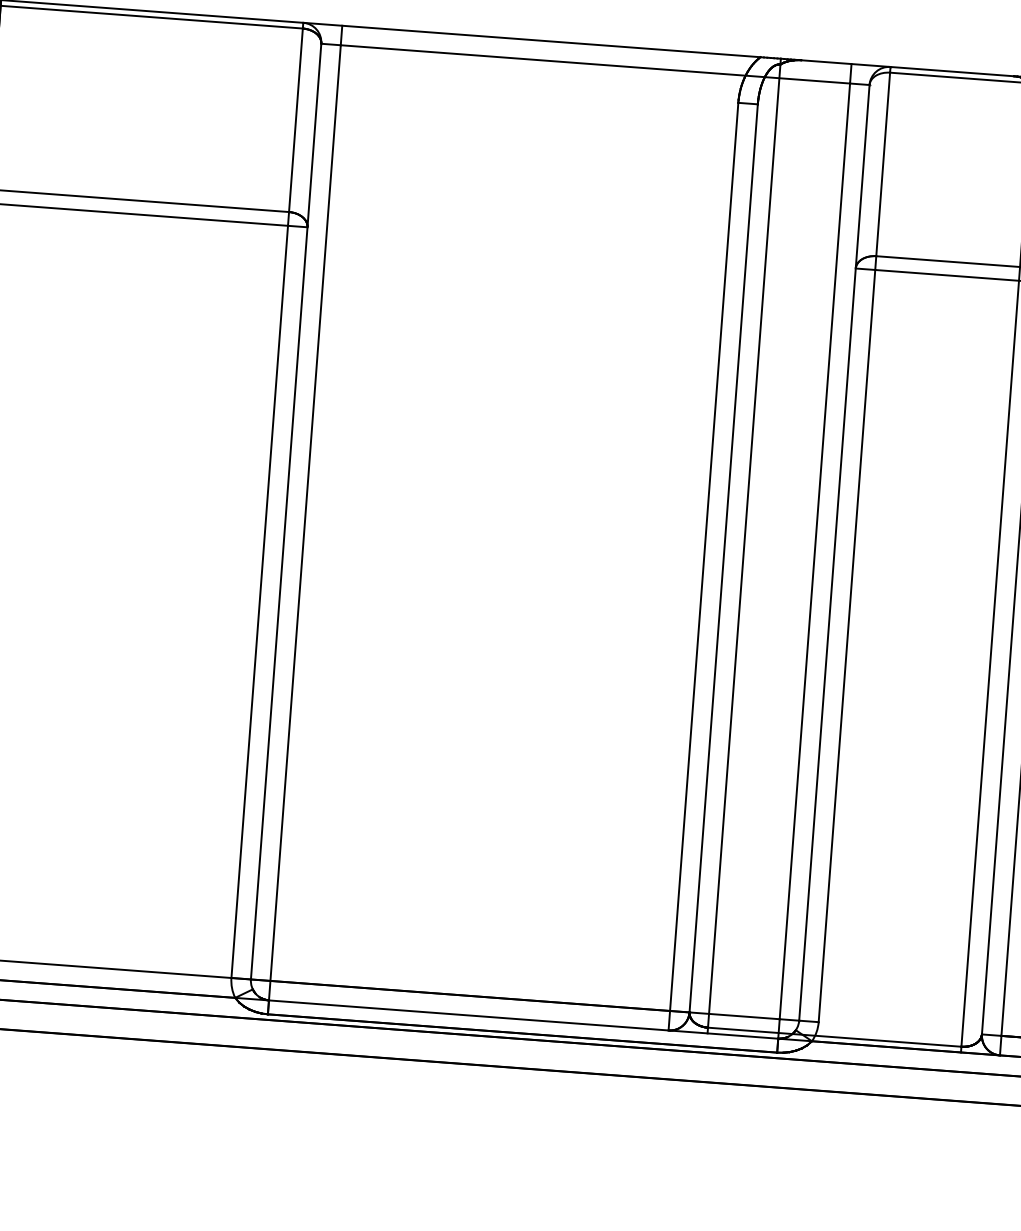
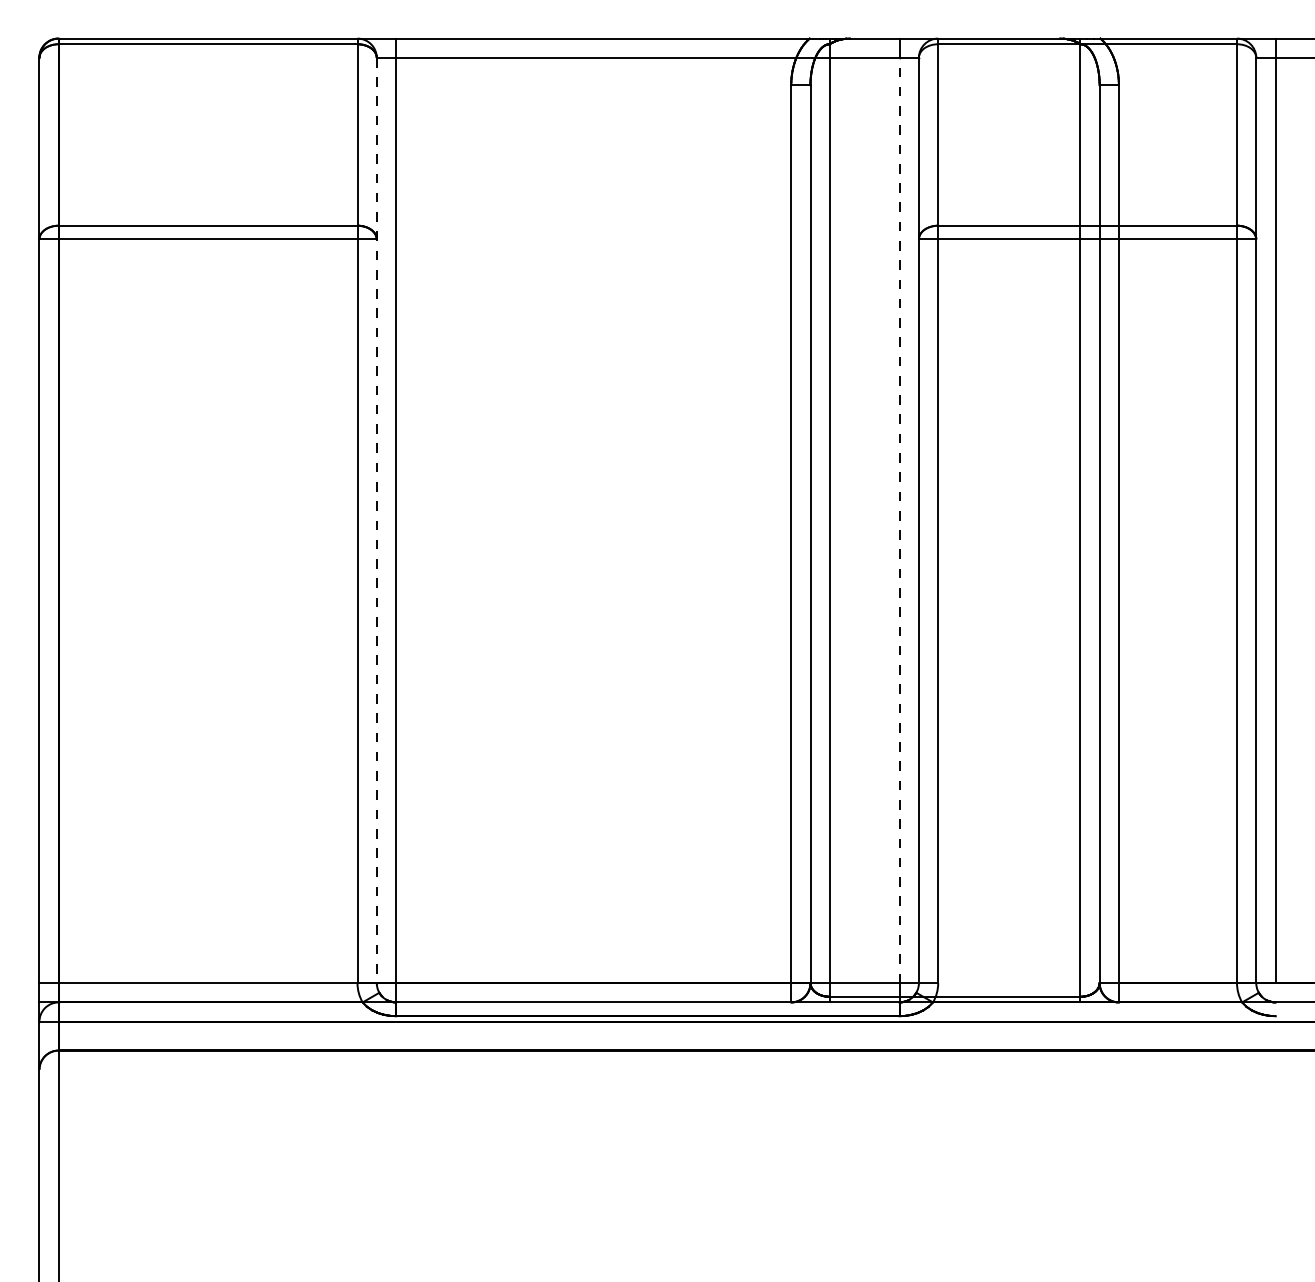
line: (285, 511) -> (376, 520), solid -> dashed
line: (814, 551) -> (899, 520), solid -> dashed

